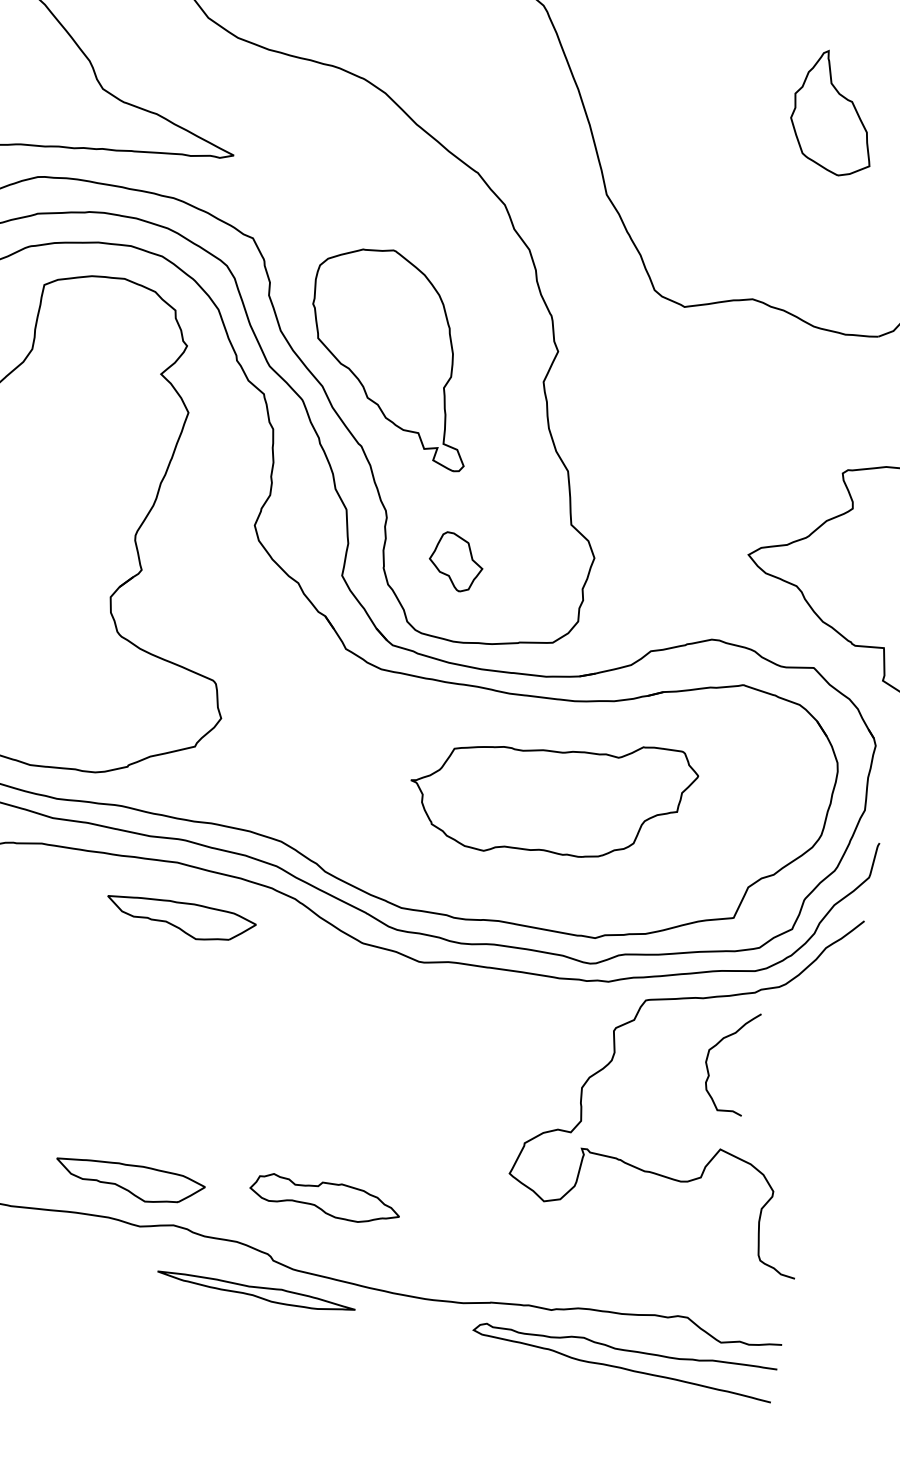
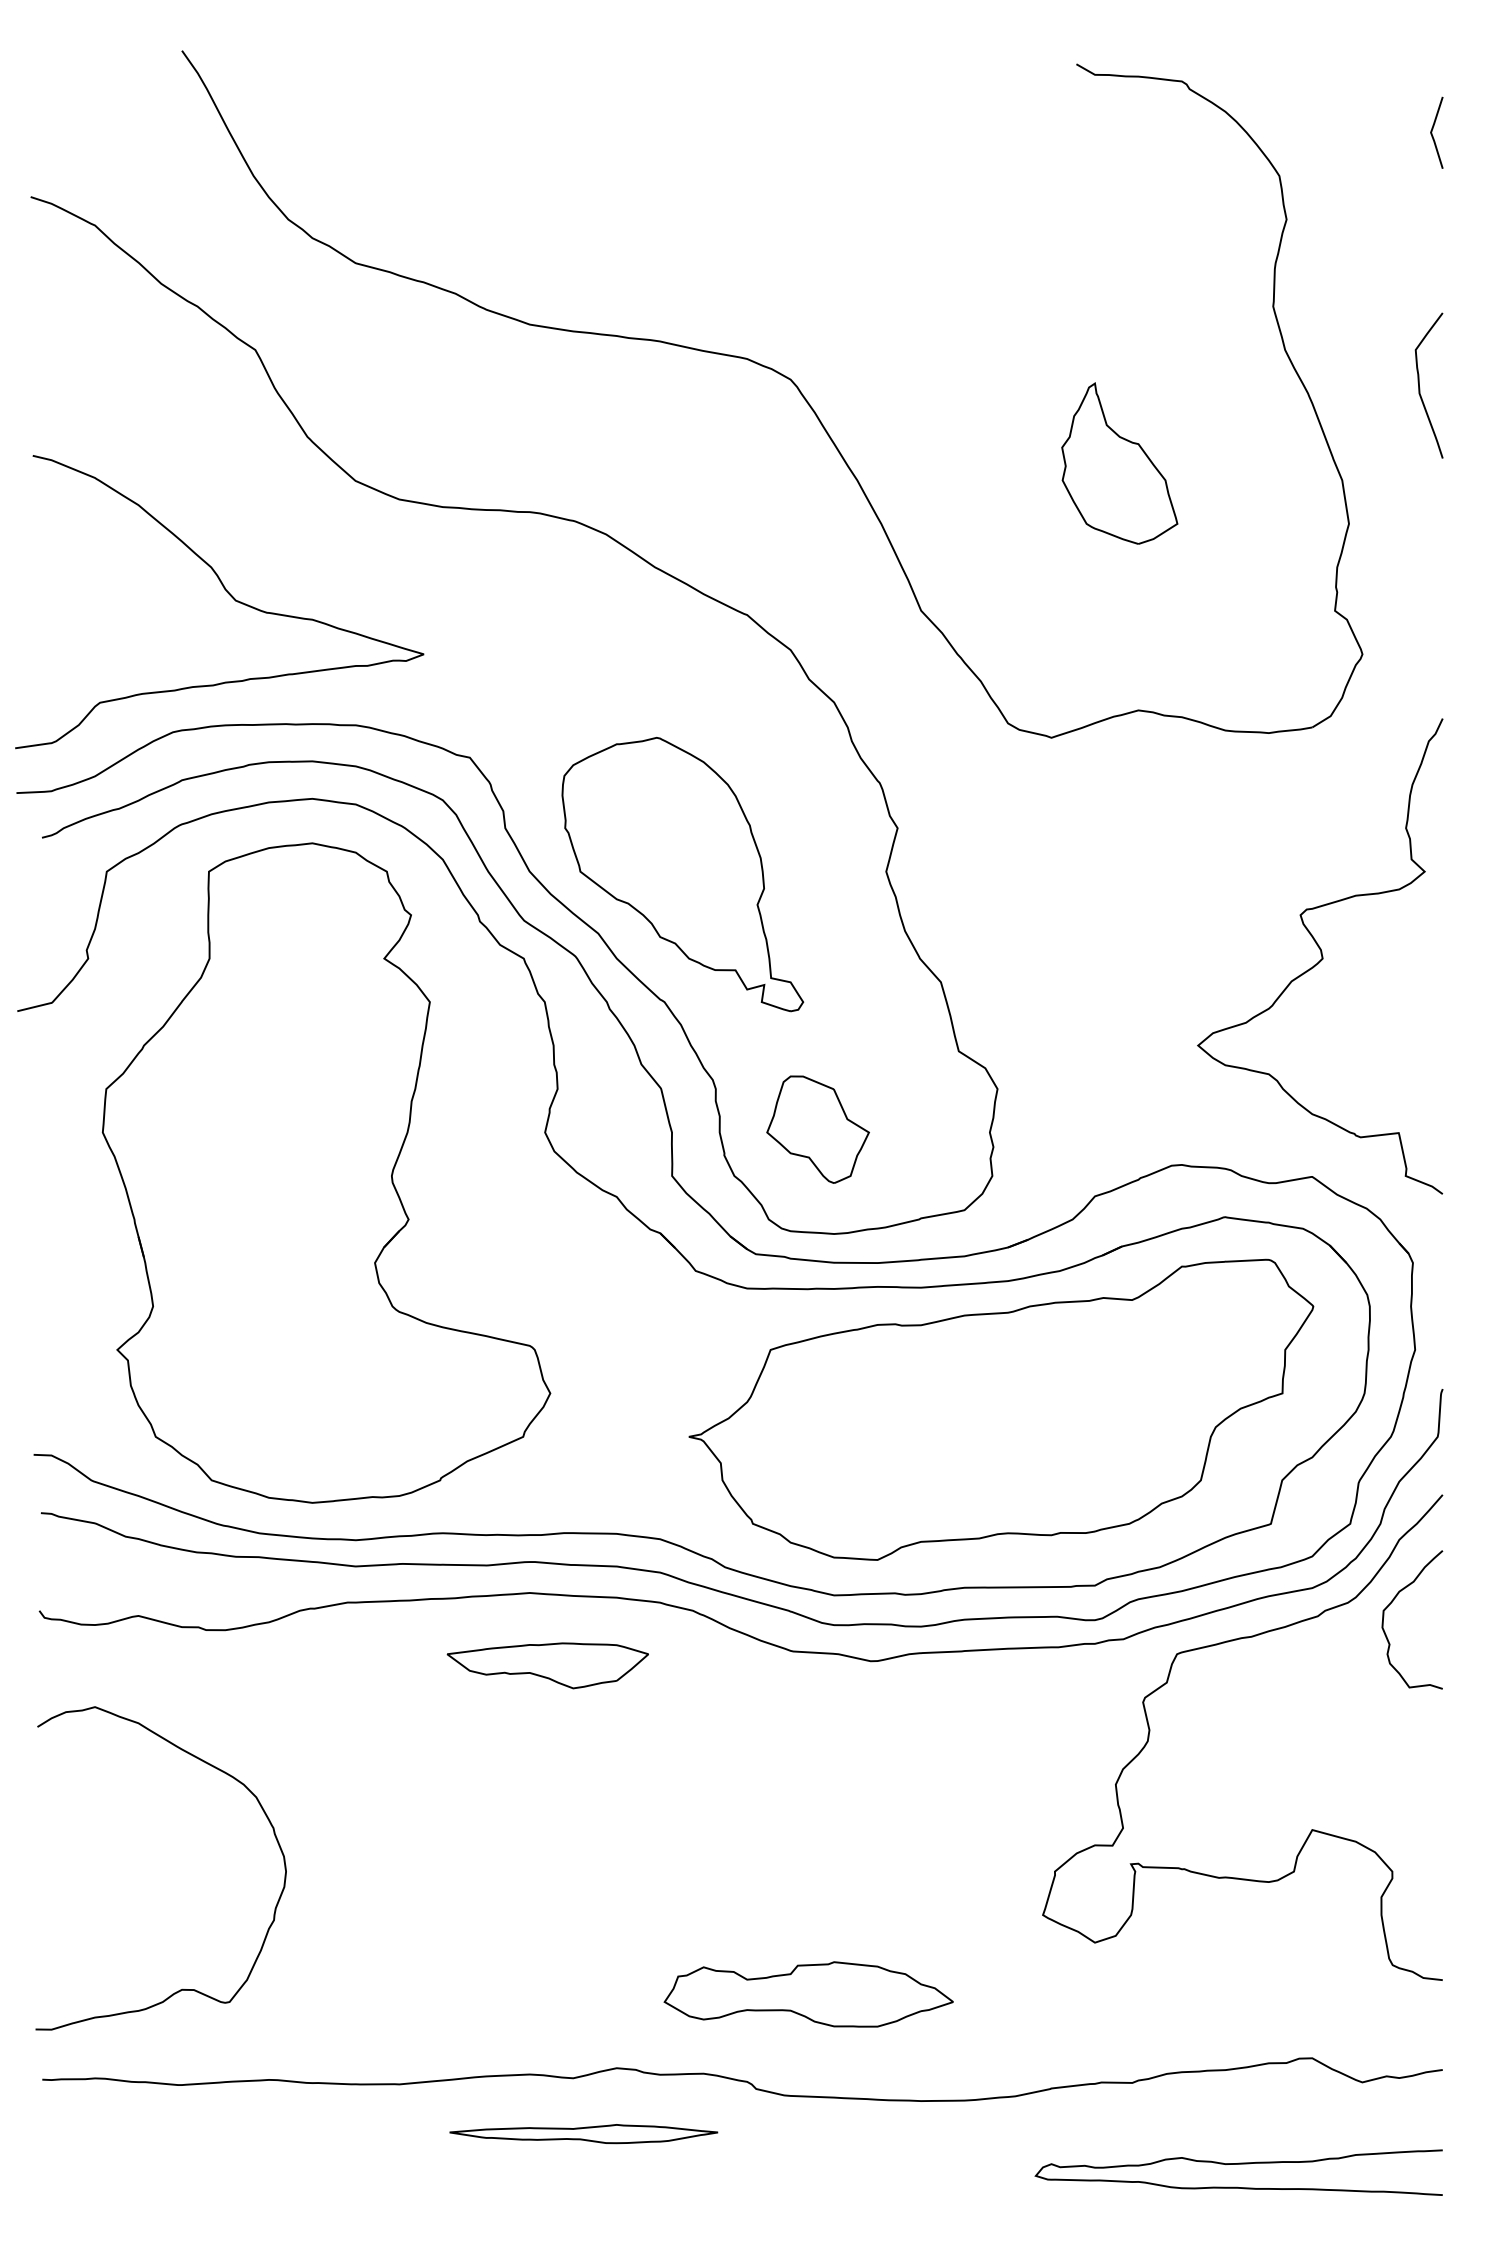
part: (835, 113) -> (1119, 463), moved
part: (455, 562) -> (817, 1129), size x1.43
part: (551, 794) -> (1001, 1409), size x1.67
curve: (717, 1044) -> (1393, 1601), moved
part: (129, 1181) -> (547, 2021), removed
part: (325, 1198) -> (808, 1994), size x1.43
part: (255, 1292) -> (583, 2134), moved
curve: (624, 1350) -> (1238, 2164), moved

